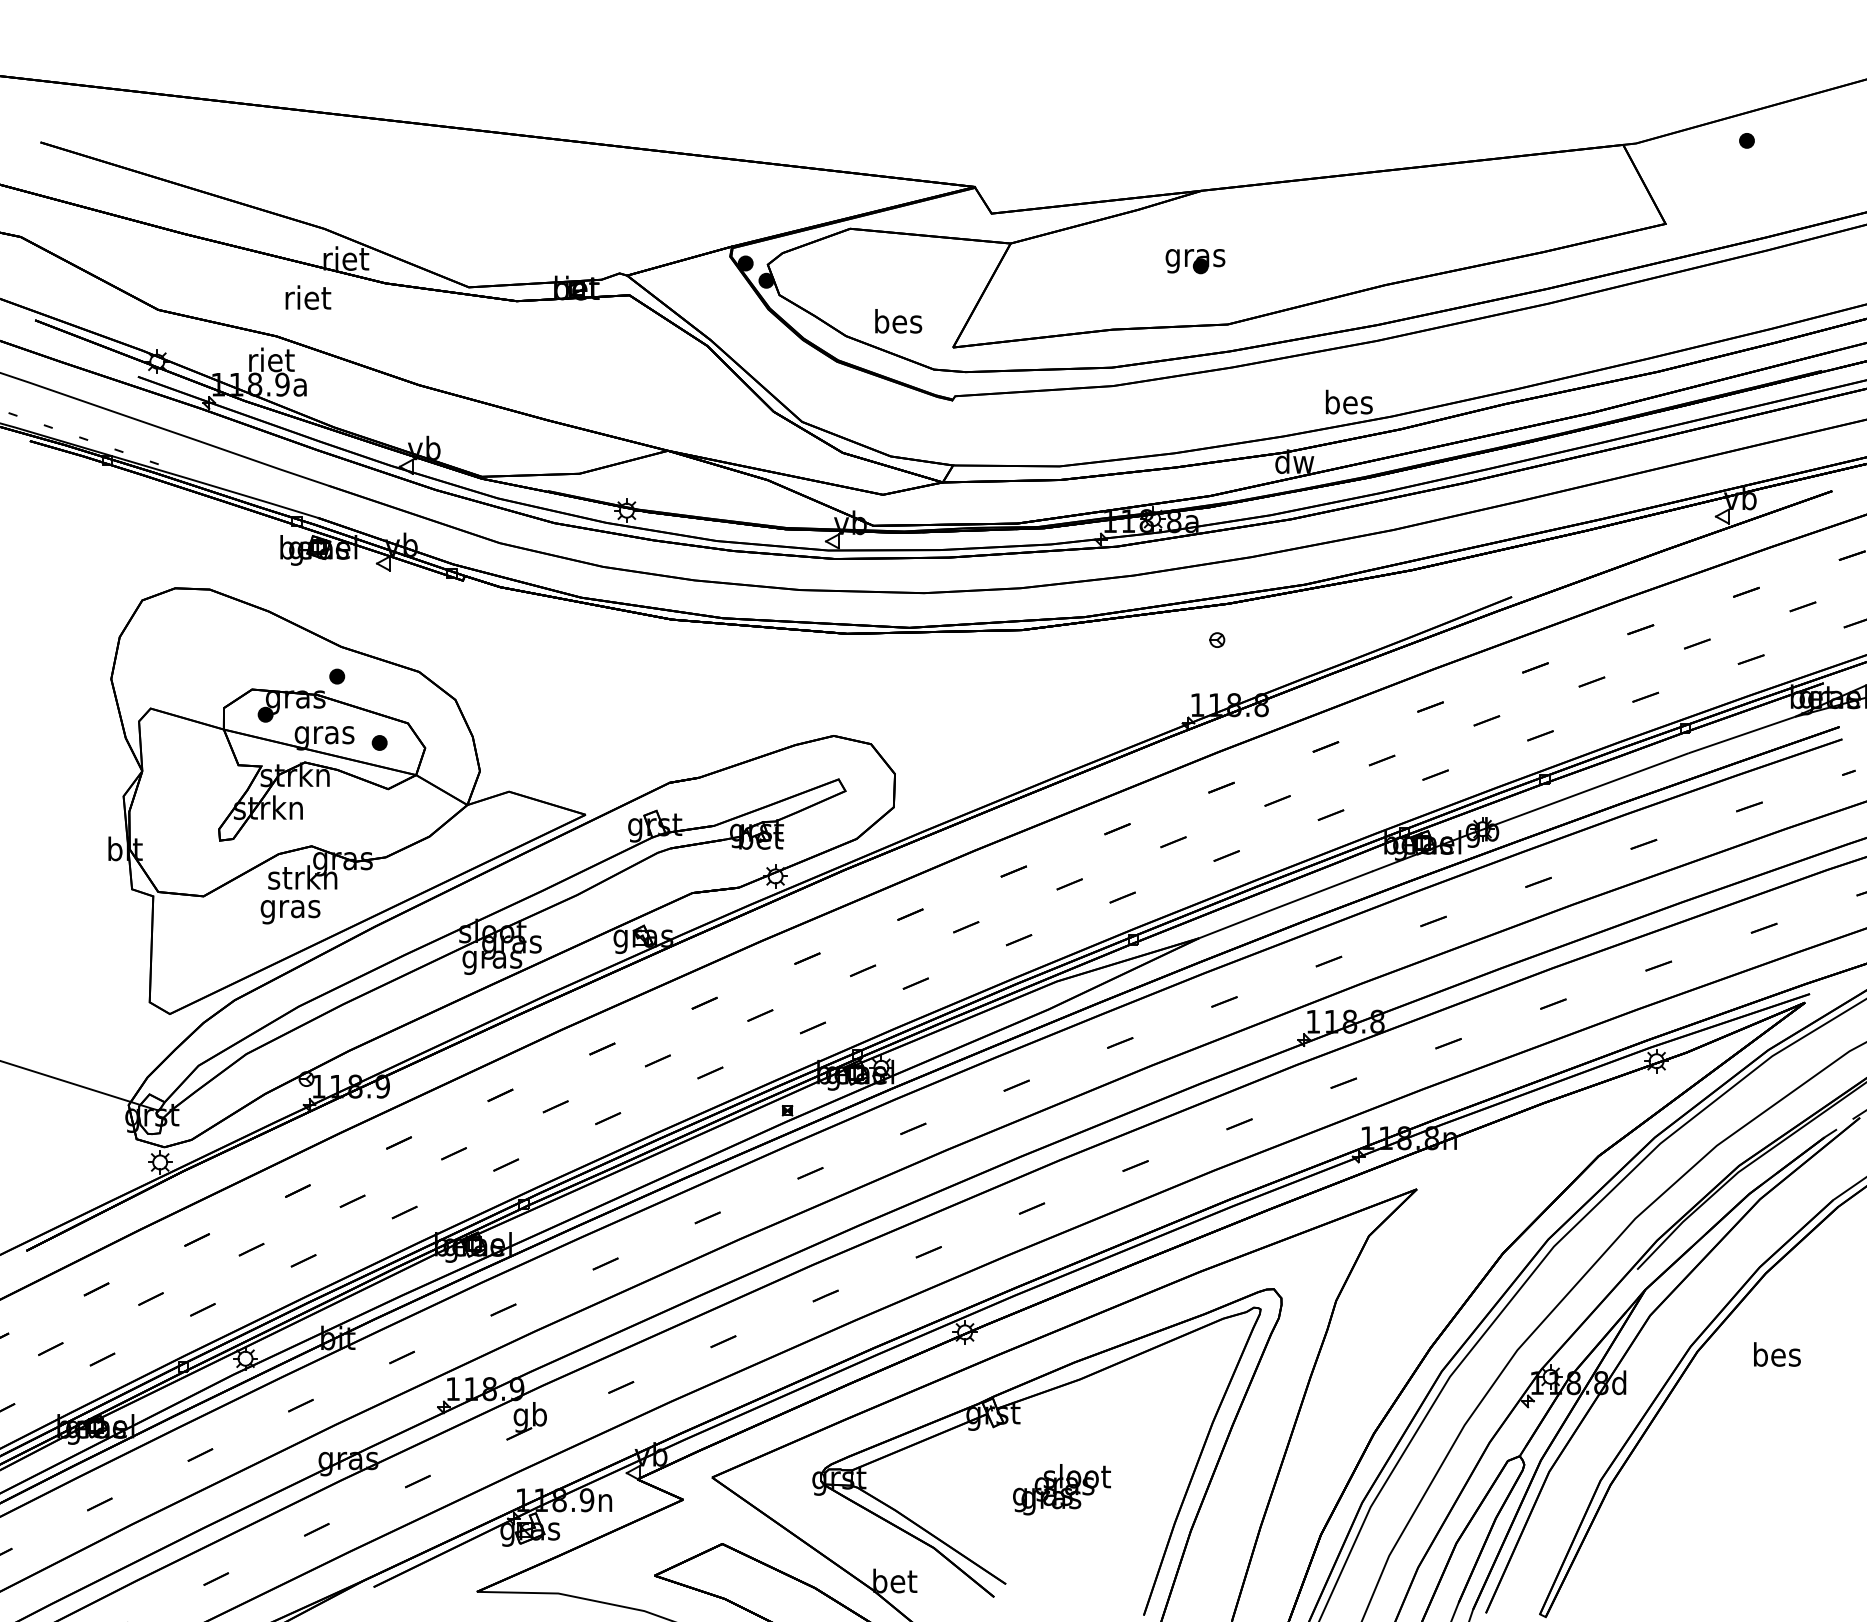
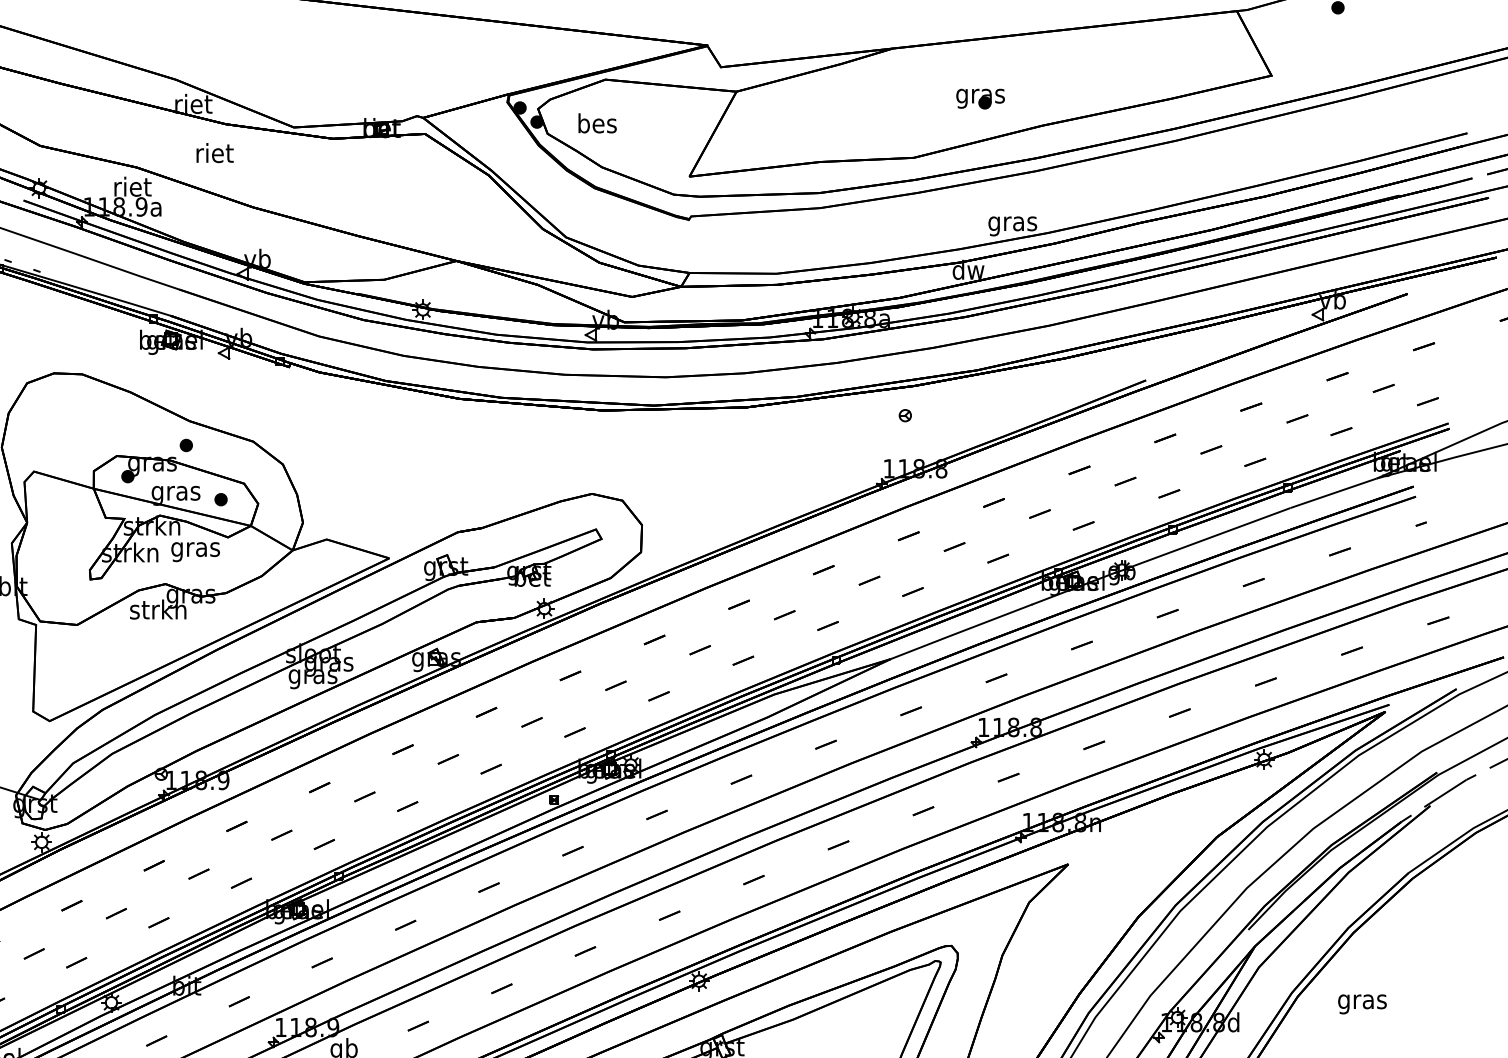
part: (1195, 261) -> (980, 99), moved
text: (308, 297) -> (215, 152), moved
text: (898, 321) -> (597, 123), moved
text: (1348, 404) -> (1012, 223), bes -> gras
text: (290, 912) -> (195, 552), moved
text: (1776, 1357) -> (1362, 1001), bes -> gras

